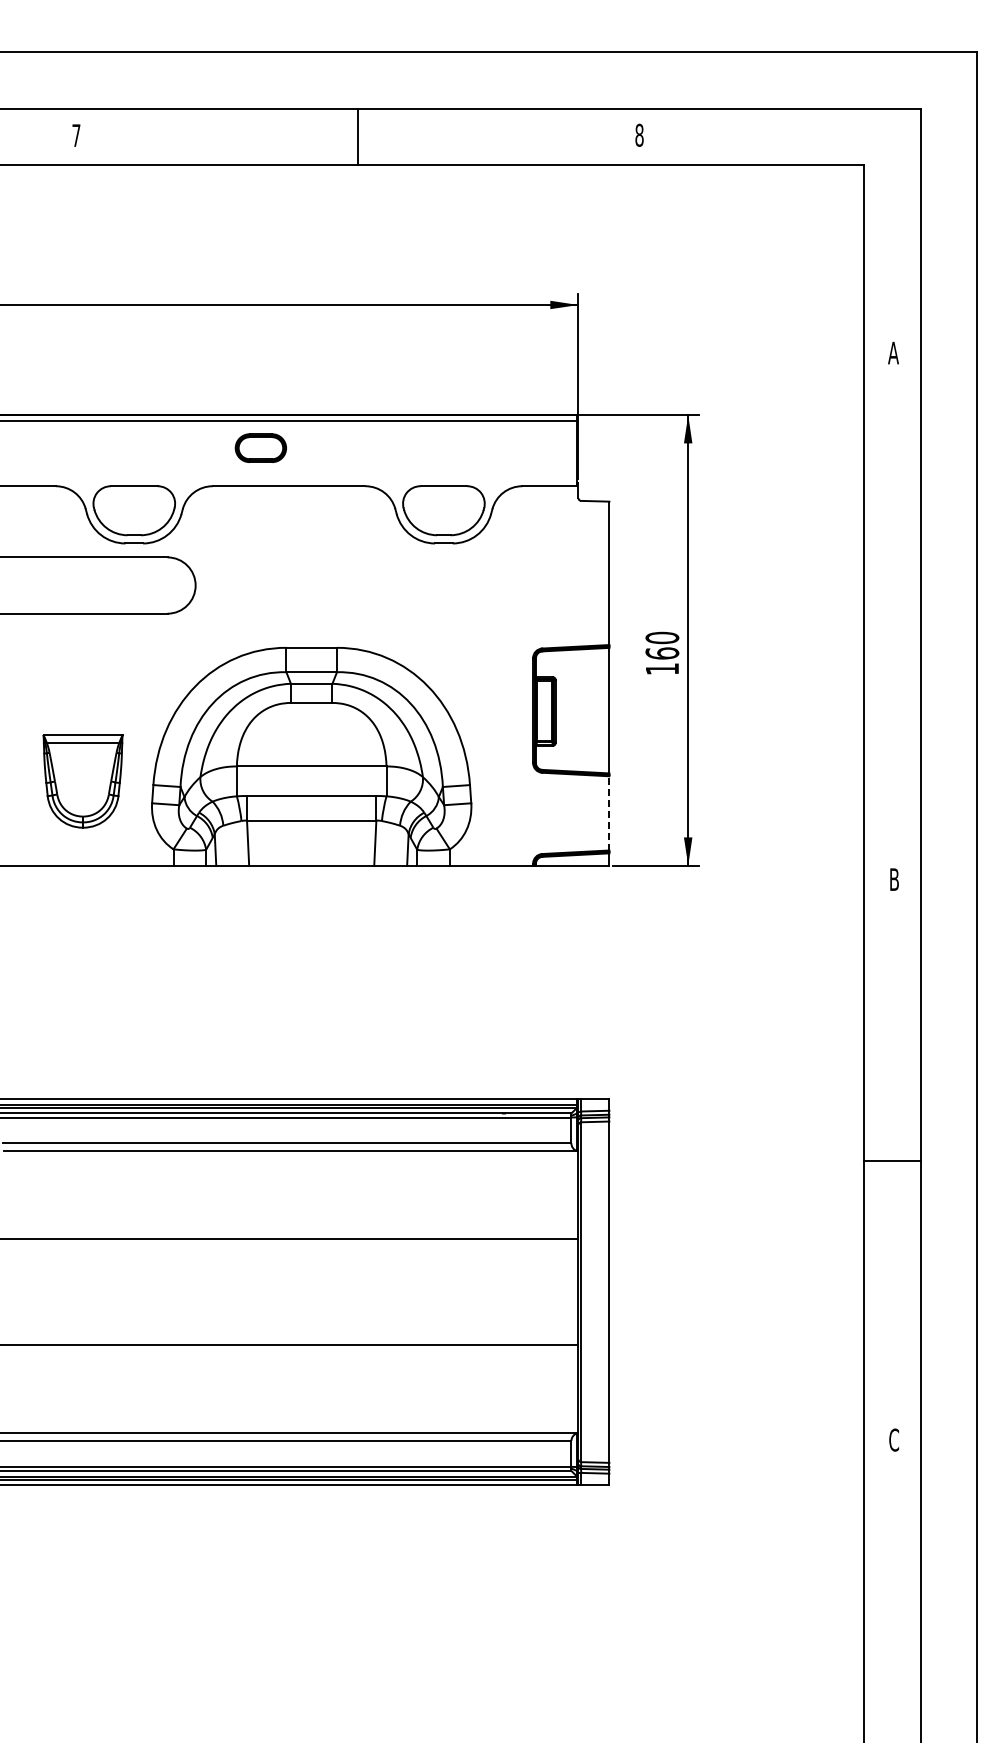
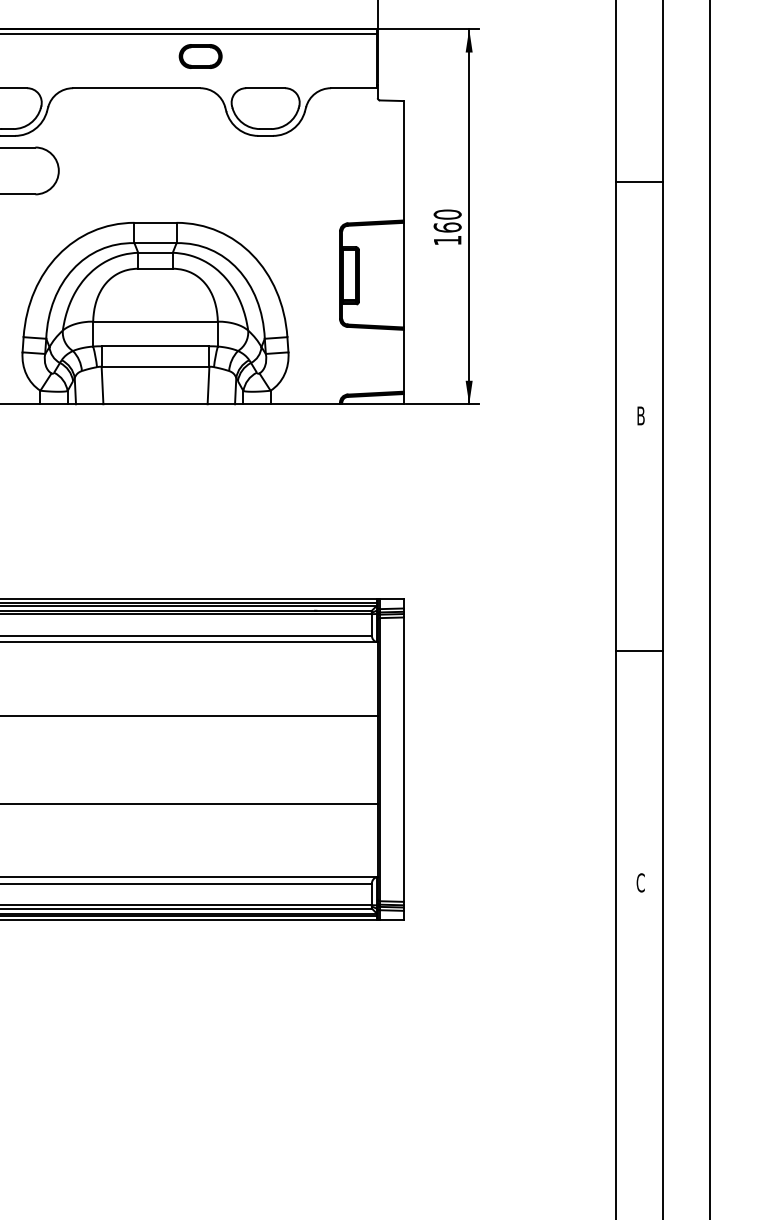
part: (260, 447) -> (200, 55), moved
line: (892, 598) -> (639, 181), added
line: (609, 812) -> (403, 360), dashed -> solid

